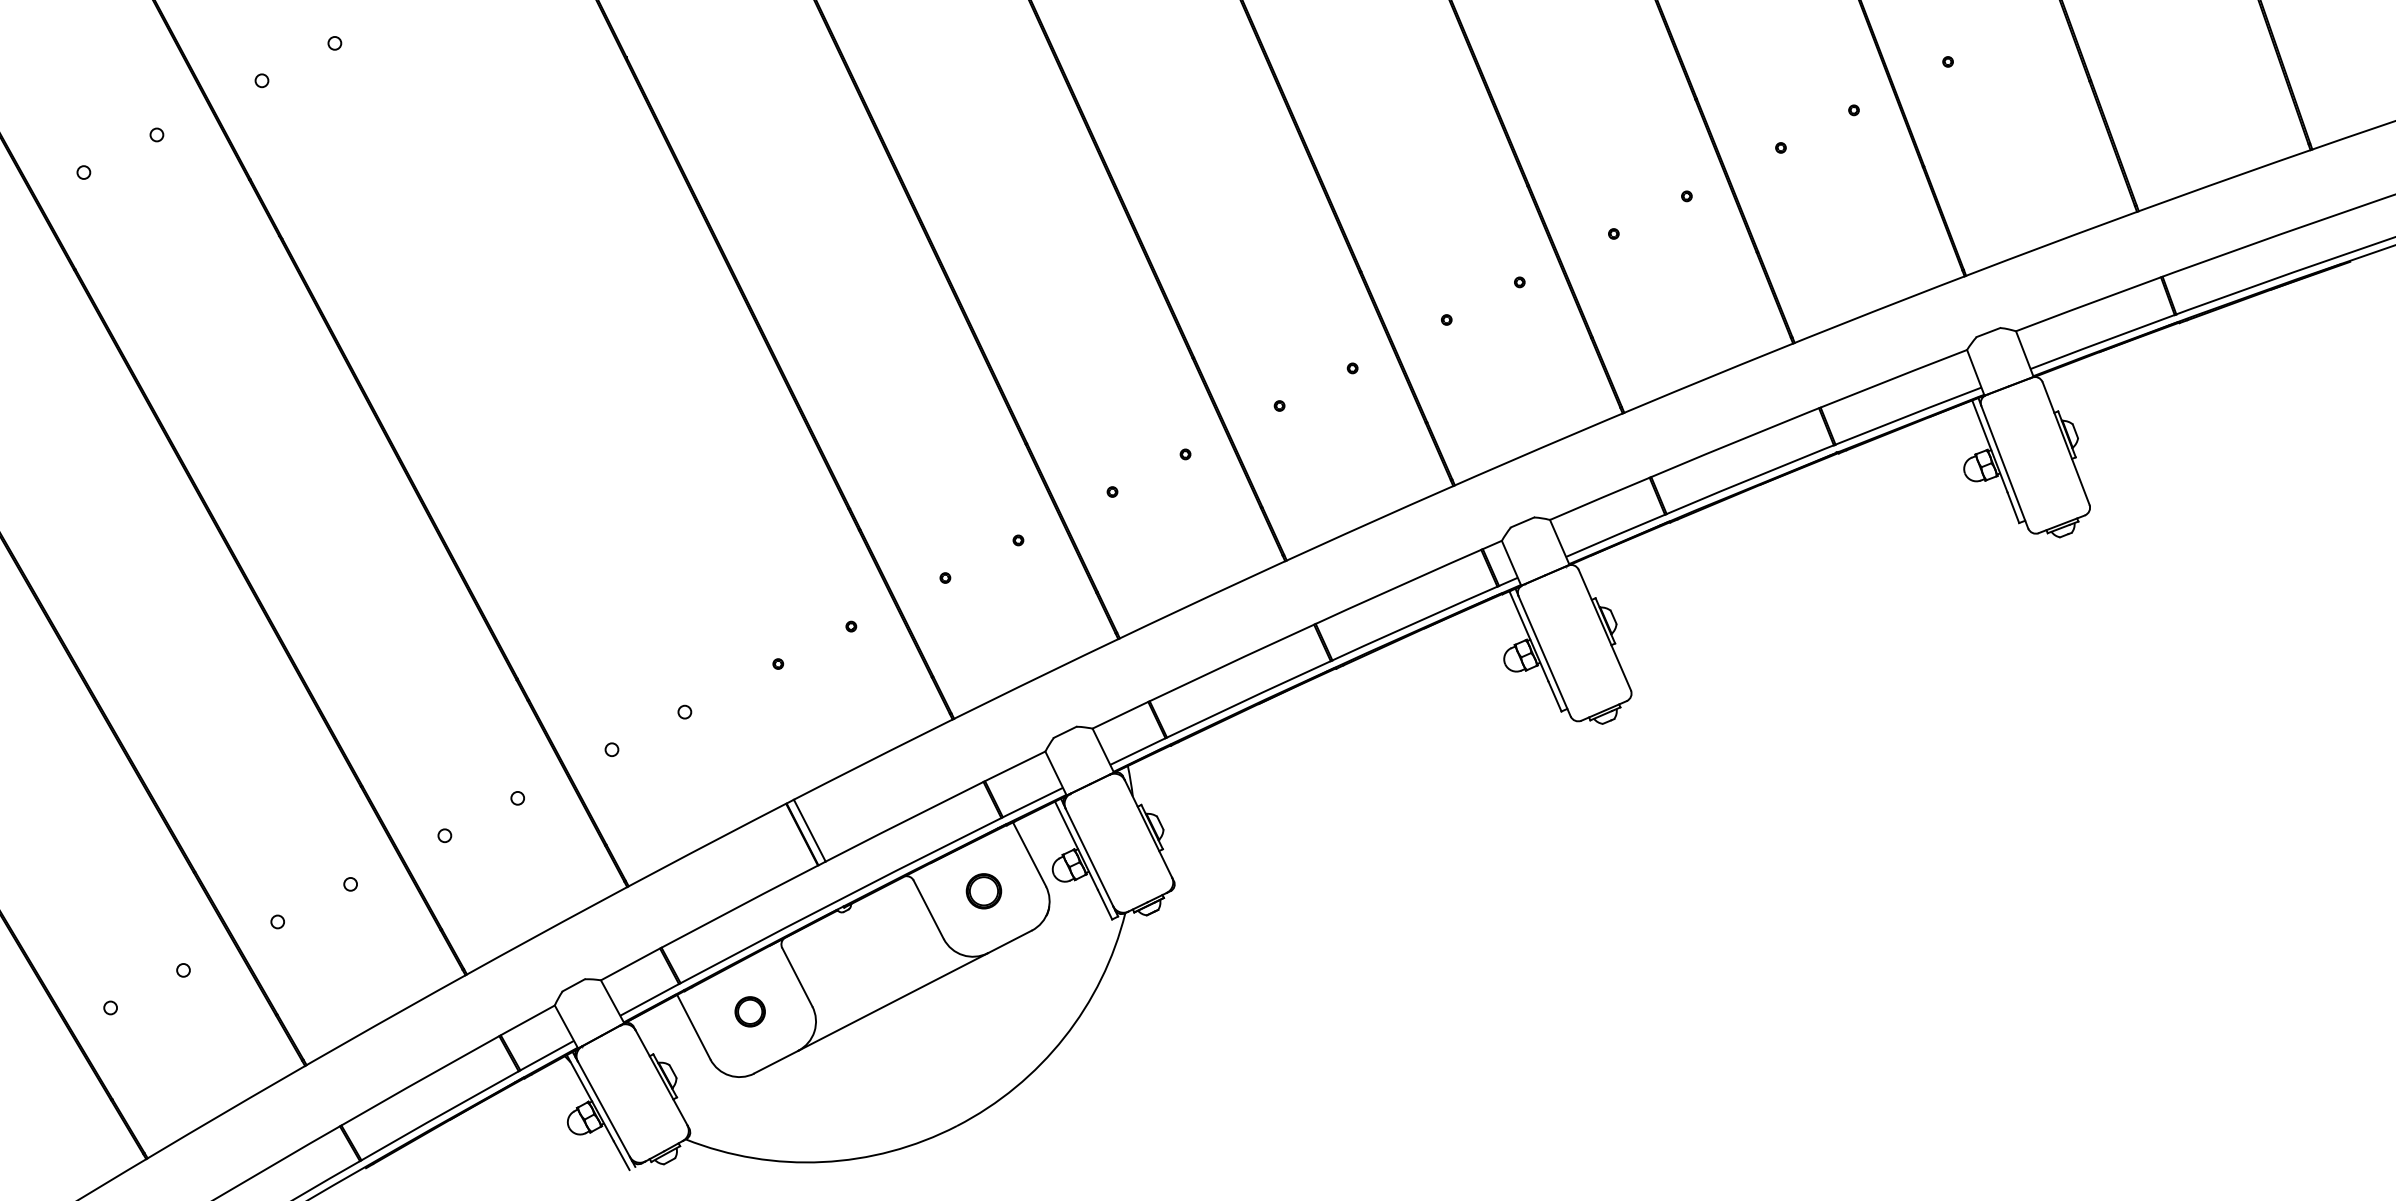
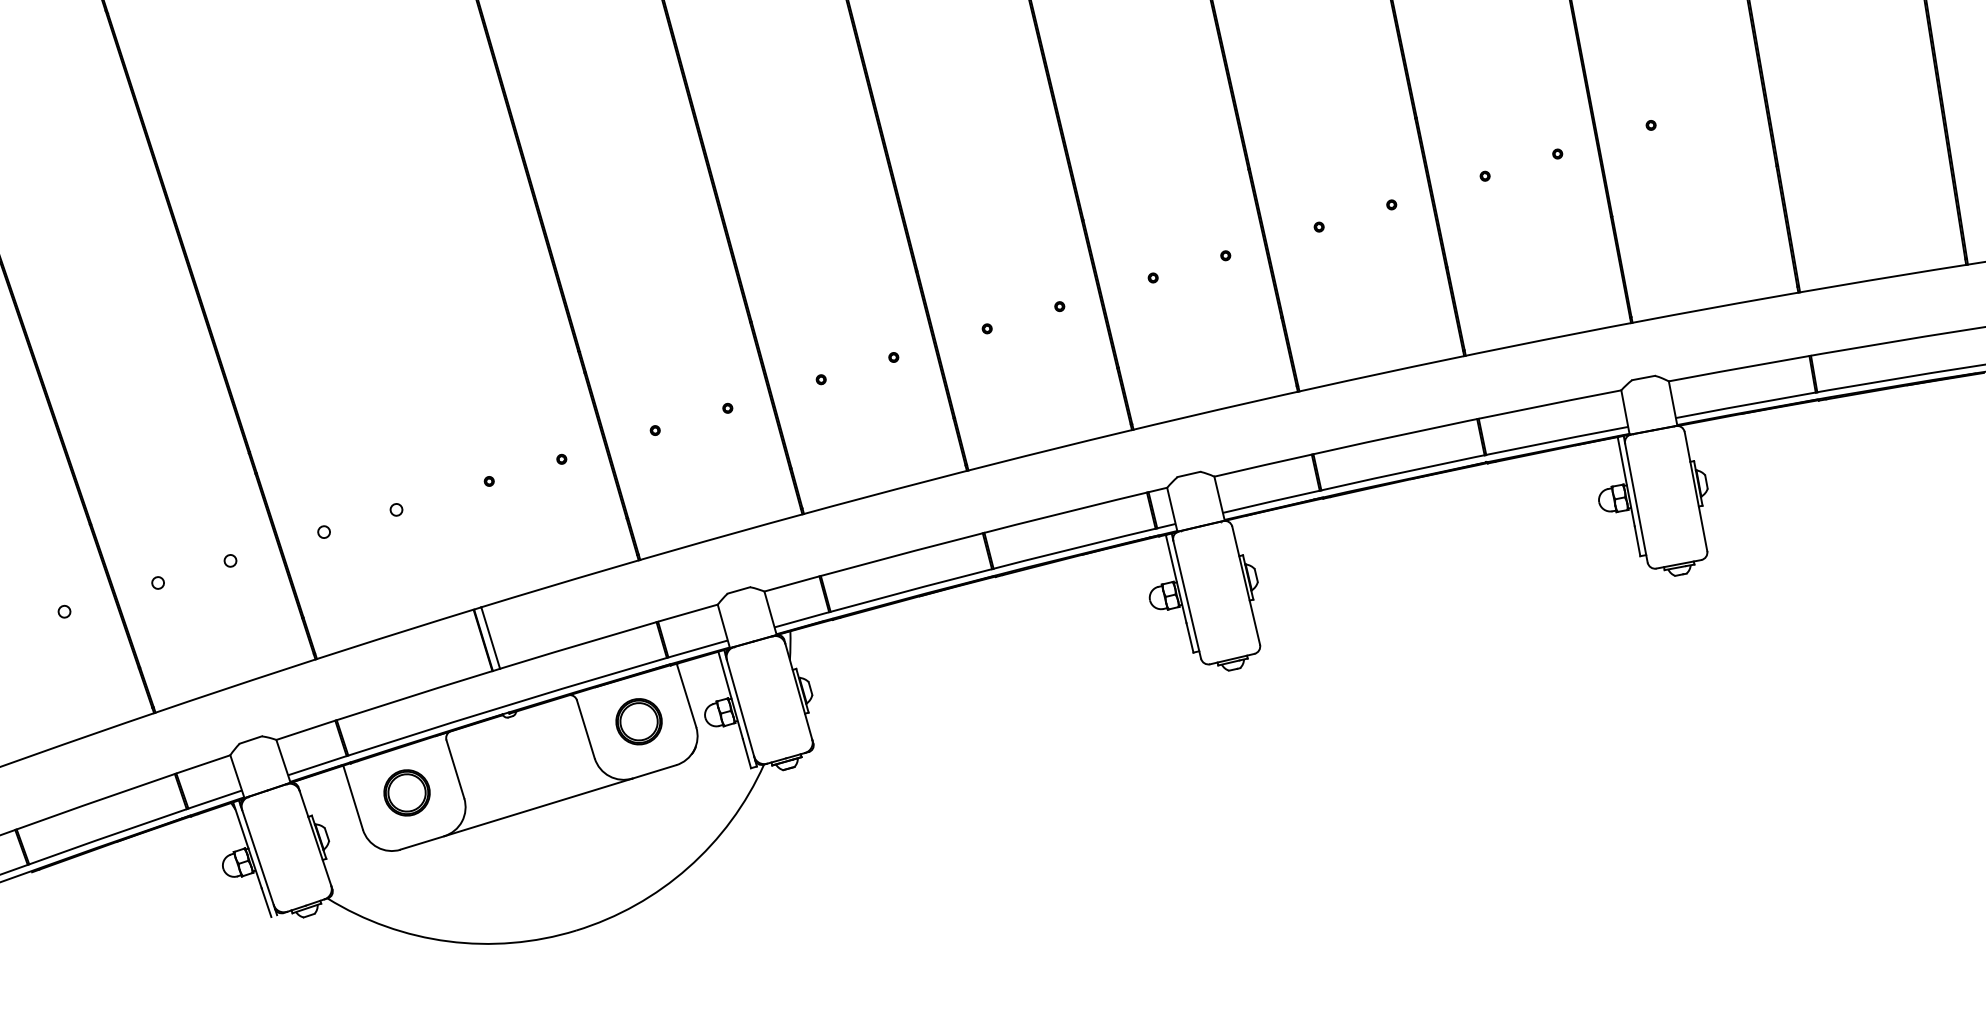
part: (983, 890) -> (638, 720), size x1.43
part: (749, 1011) -> (406, 792), size x1.67

